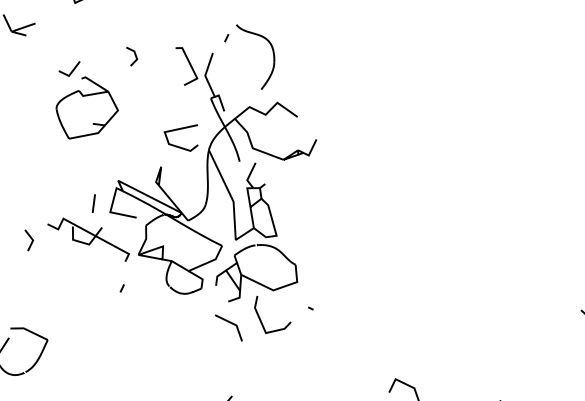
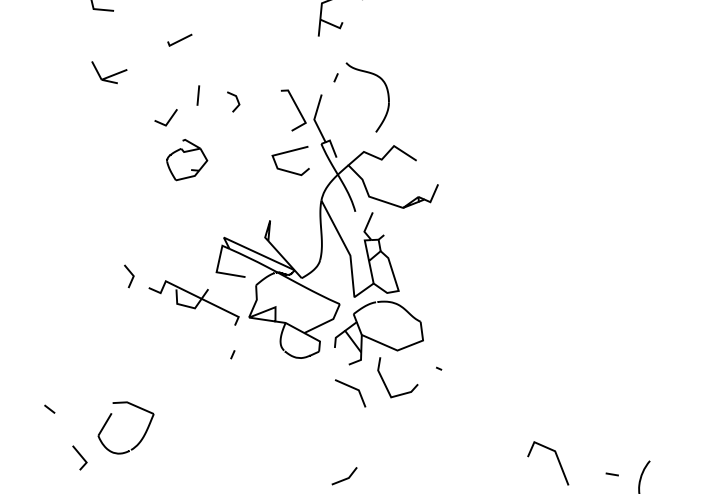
part: (86, 107) -> (186, 159), size x0.6
line: (181, 129) -> (290, 152), moved
line: (94, 203) -> (198, 95), moved
line: (31, 239) -> (131, 275), moved

